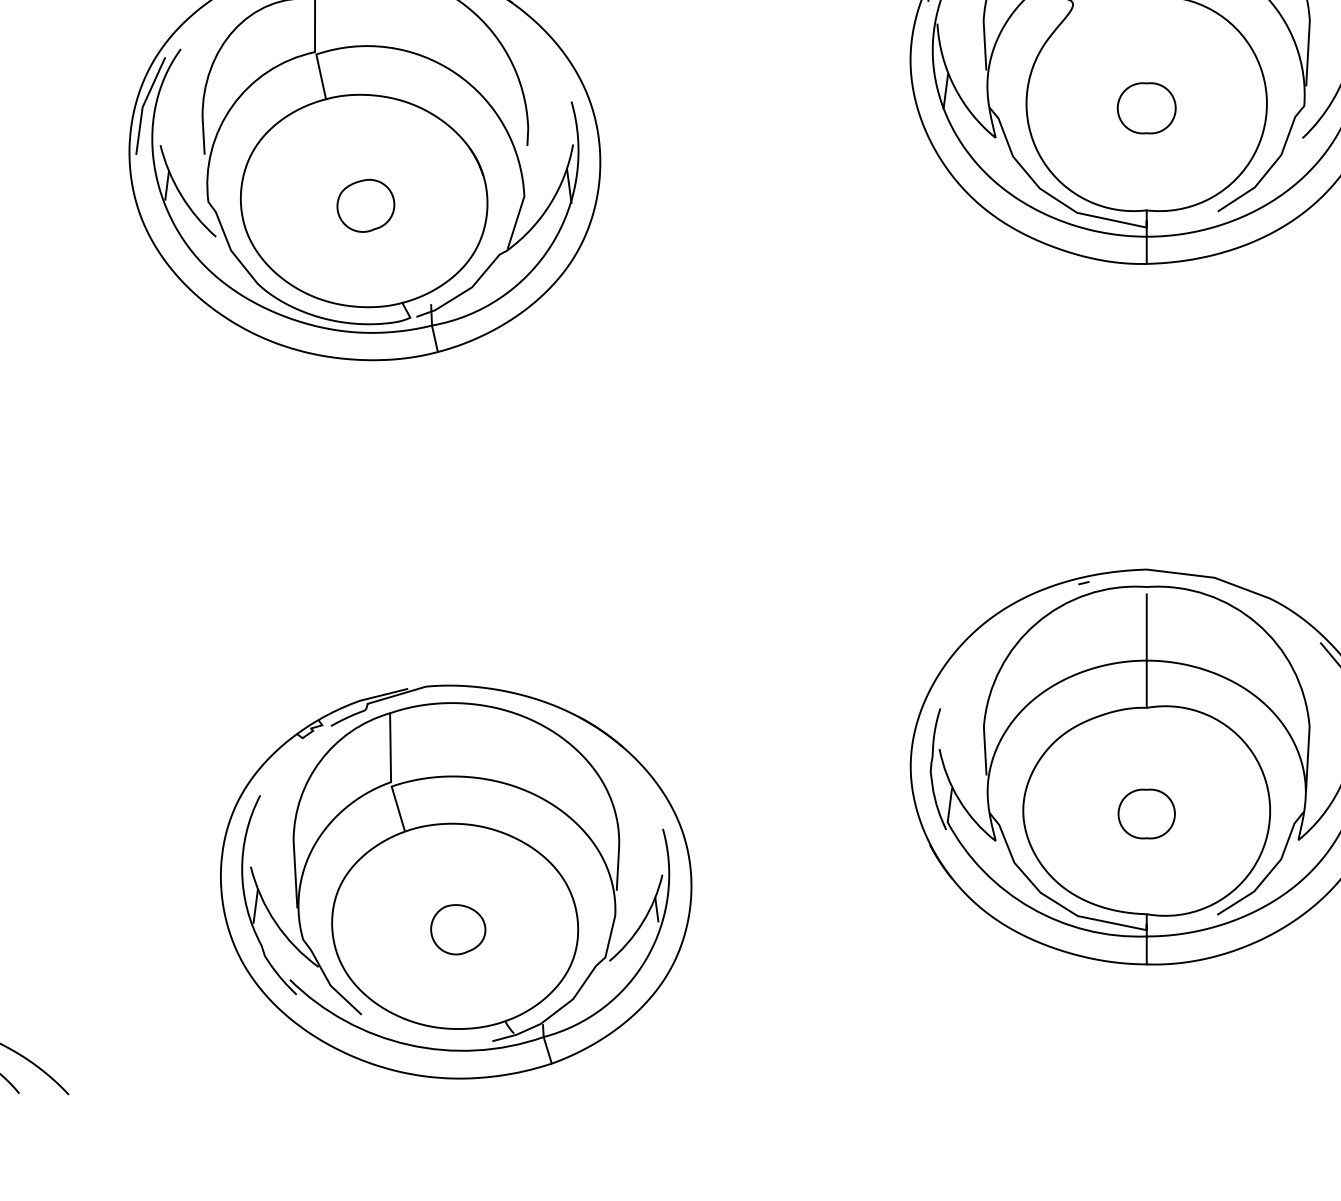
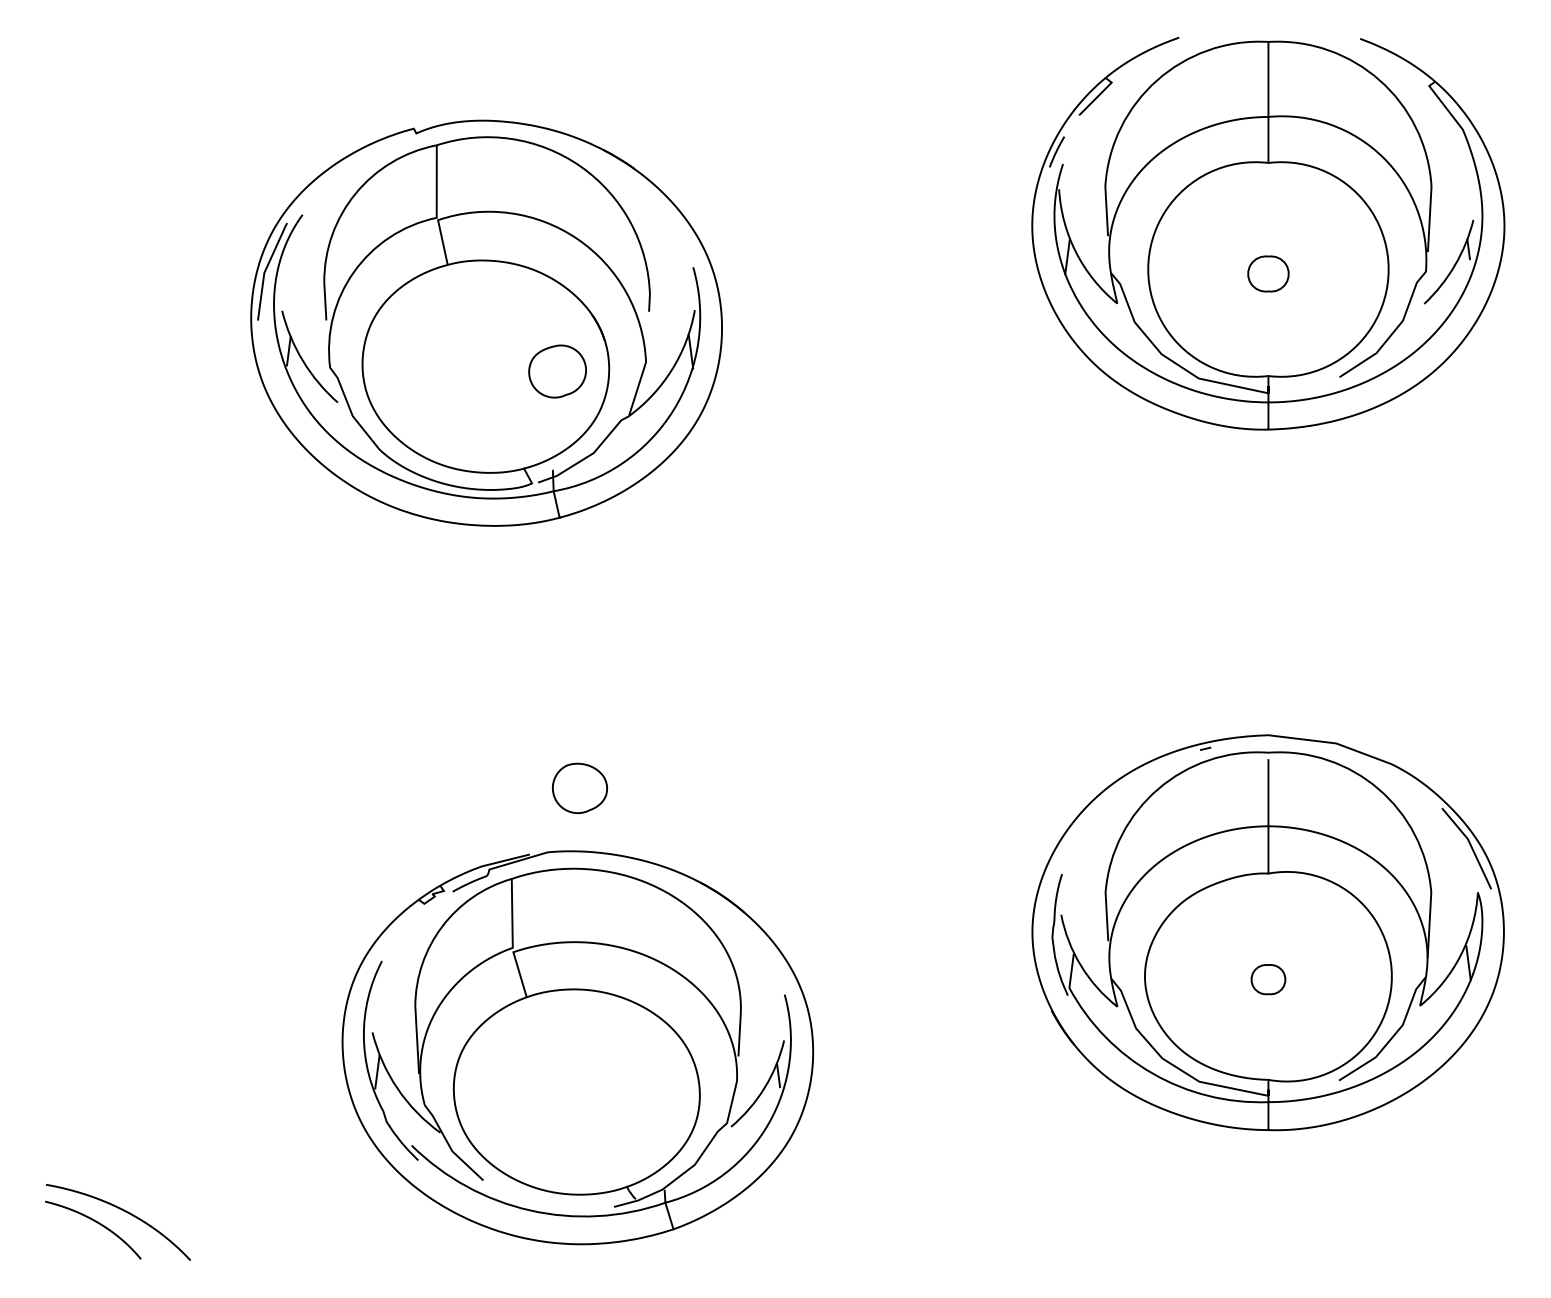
part: (1146, 107) -> (1268, 273), size x0.7
part: (365, 205) -> (557, 371), moved
part: (1146, 813) -> (1268, 979), size x0.6
part: (457, 929) -> (579, 788), moved

